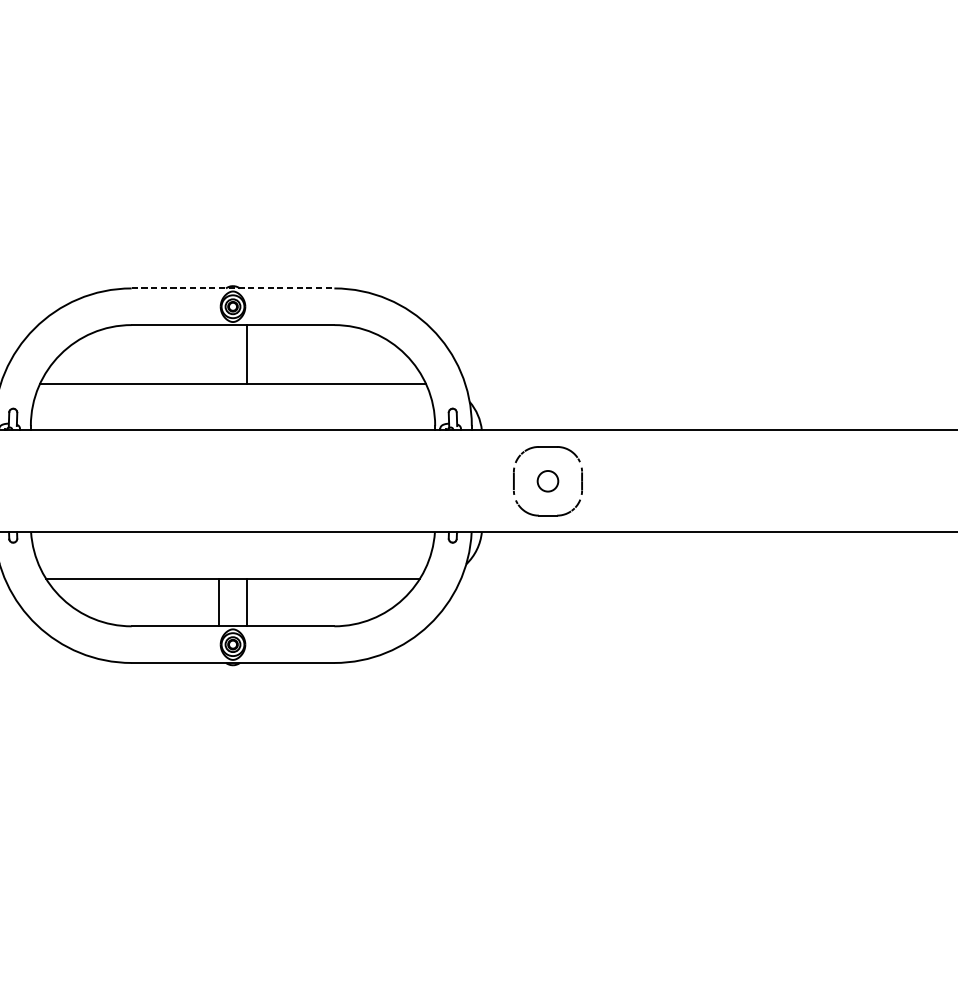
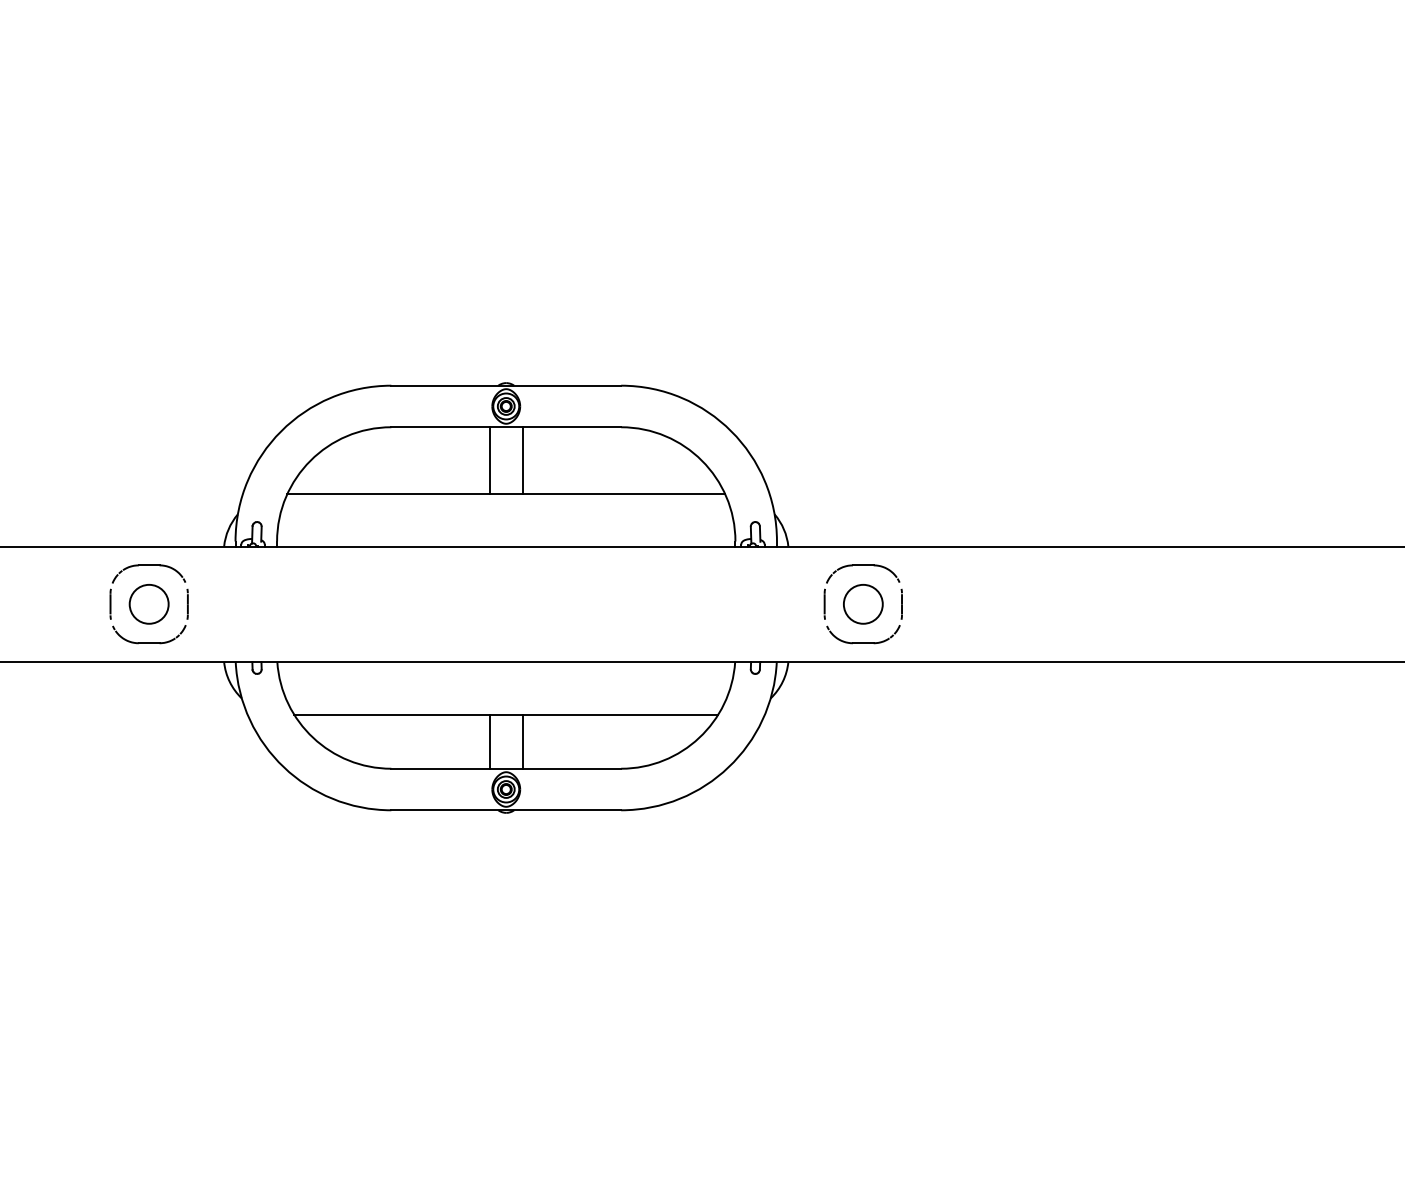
line: (233, 288) -> (506, 385), dashed -> solid
line: (219, 354) -> (490, 460), added
circle: (547, 480) -> (862, 603), size x1.67

